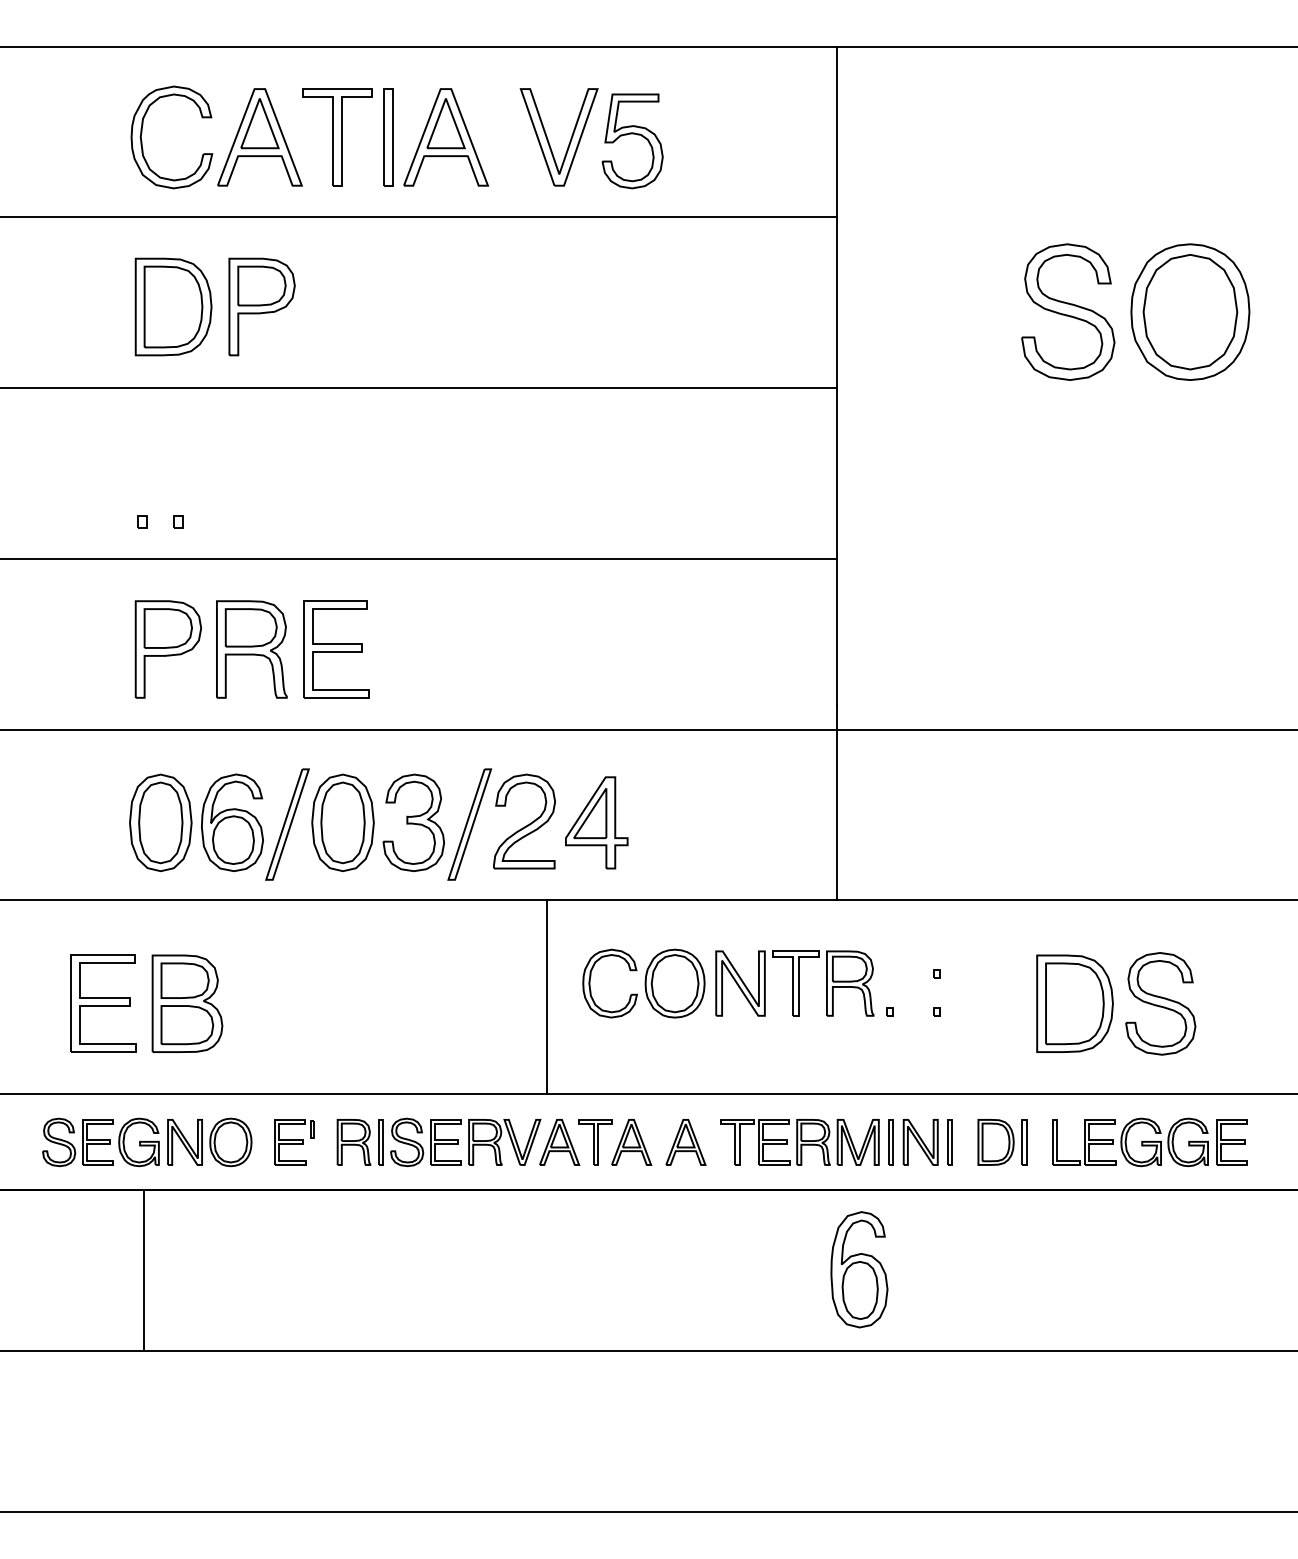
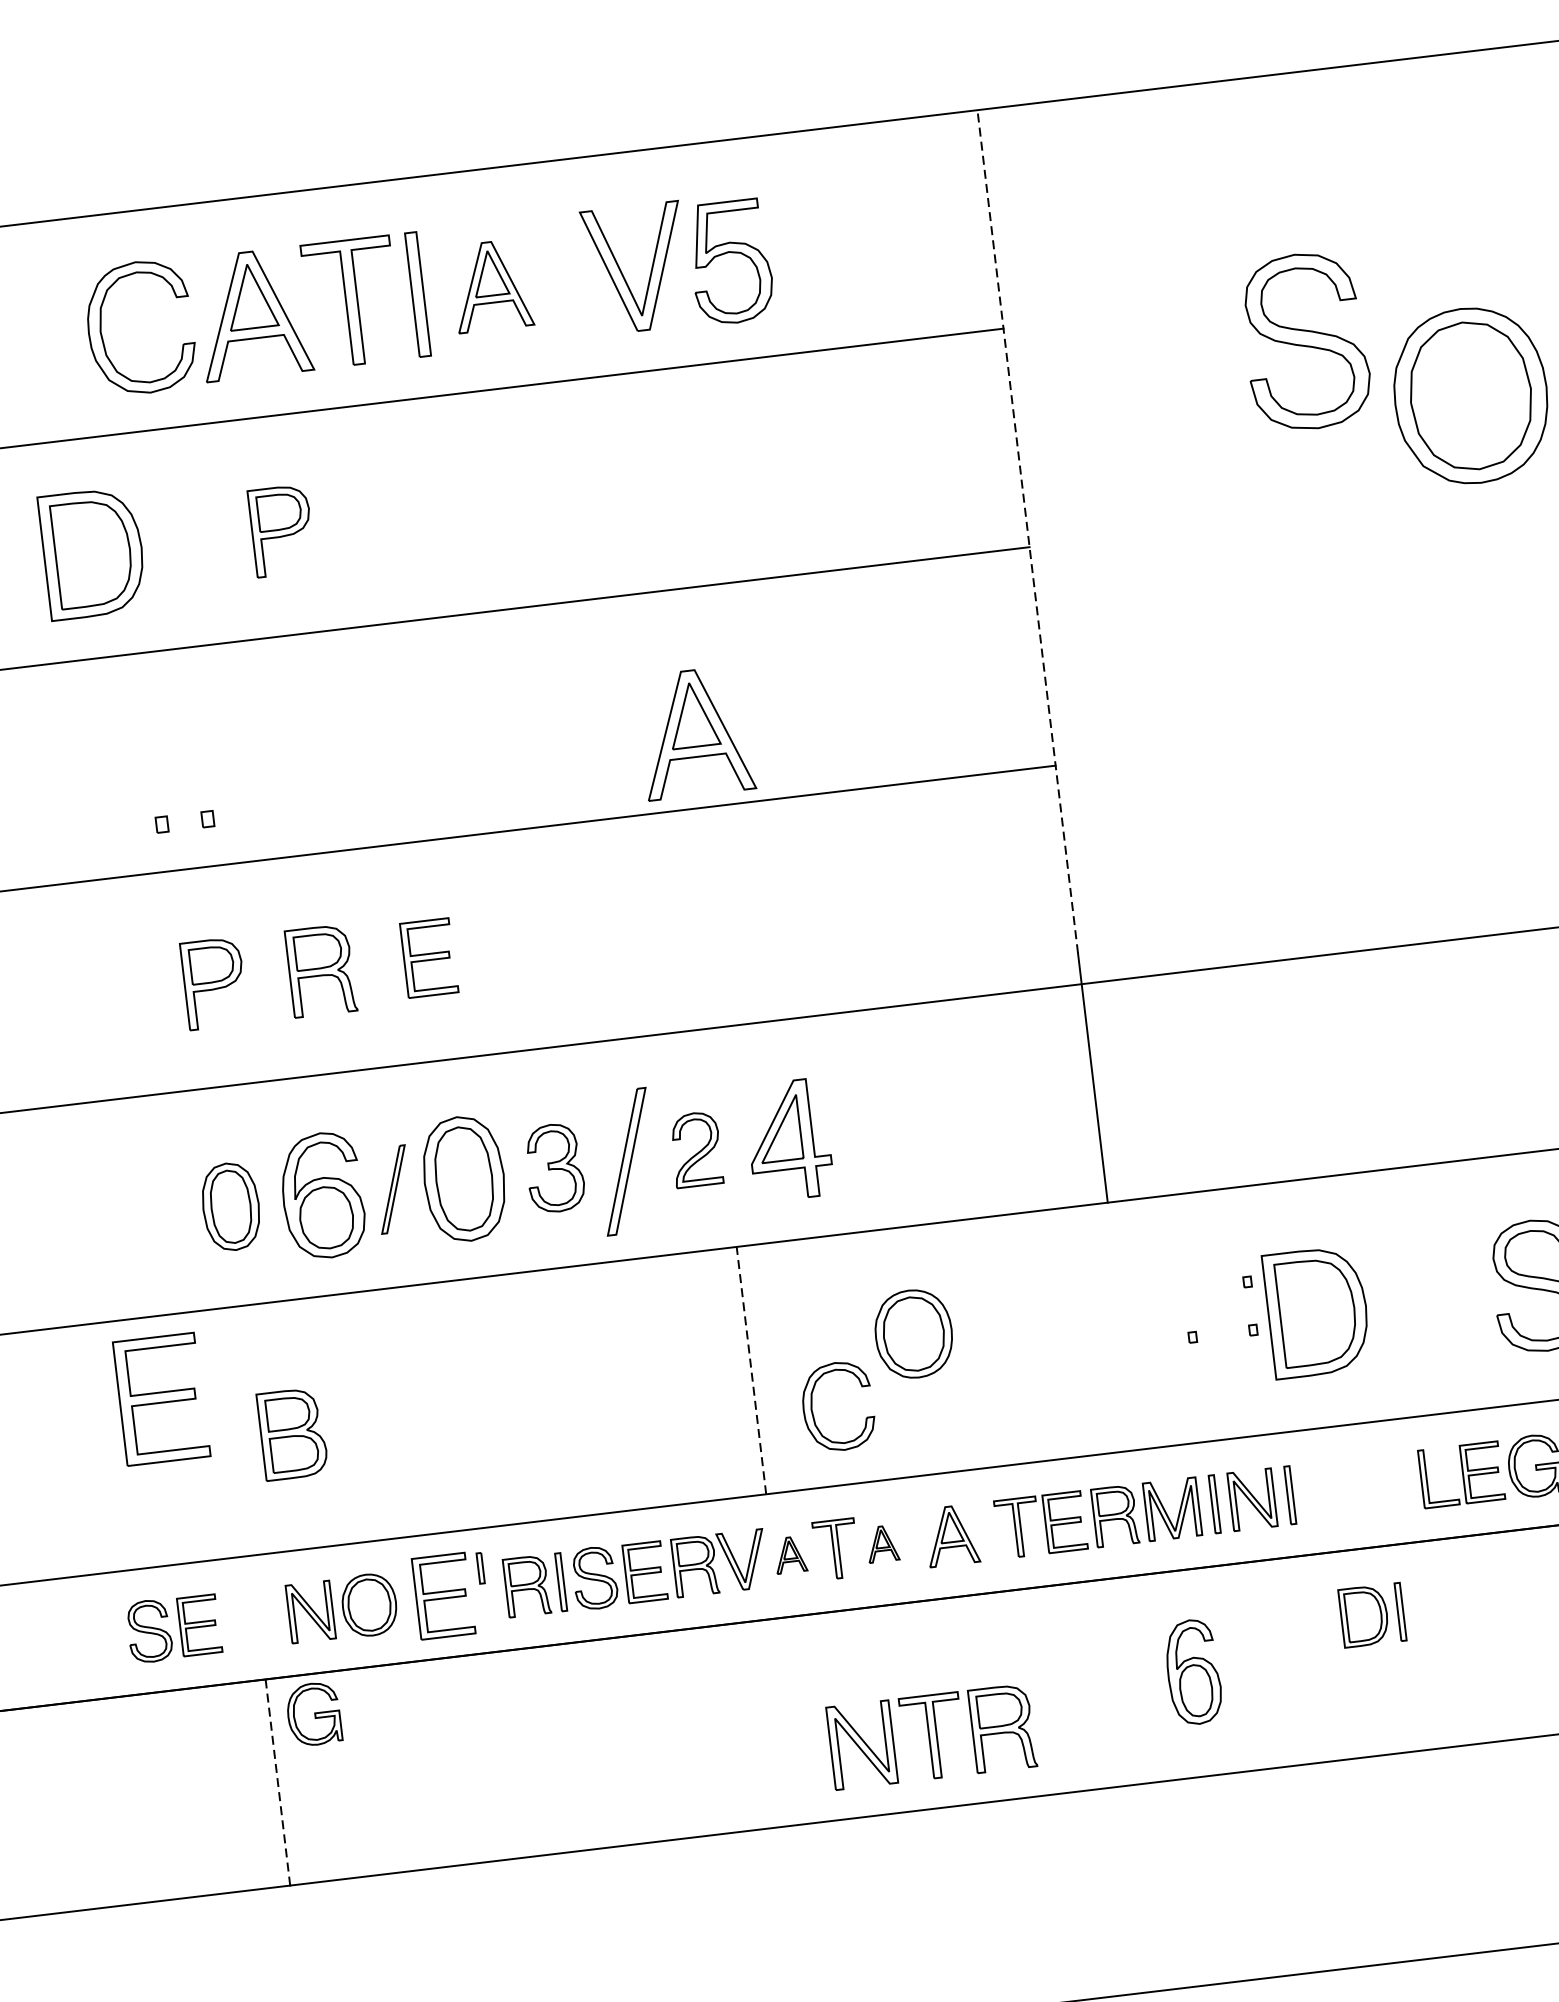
part: (446, 137) -> (492, 285), size x0.7
part: (173, 306) -> (92, 552), moved
part: (261, 306) -> (281, 530), size x0.7
part: (1068, 311) -> (1306, 340), moved
line: (836, 375) -> (1027, 530), solid -> dashed
part: (561, 500) -> (694, 732), added
part: (168, 649) -> (214, 983), size x0.7
part: (251, 649) -> (320, 970), size x0.7
part: (336, 649) -> (429, 958), size x0.6
part: (524, 821) -> (696, 1149), size x0.6
part: (160, 822) -> (230, 1206), size x0.7
part: (413, 822) -> (554, 1167), size x0.7
part: (287, 824) -> (393, 1189), size x0.6
part: (590, 983) -> (813, 1409), moved
part: (794, 983) -> (931, 1736), moved
line: (546, 996) -> (751, 1370), solid -> dashed
part: (103, 1003) -> (161, 1398), moved
part: (187, 1003) -> (292, 1433), size x0.7
part: (1074, 1003) -> (1316, 1311), moved
part: (138, 1142) -> (313, 1714), moved
part: (294, 1142) -> (450, 1595), size x1.4
part: (559, 1142) -> (790, 1555), size x0.6
part: (631, 1142) -> (882, 1544), size x0.6
part: (1002, 1142) -> (1372, 1615), moved
part: (859, 1269) -> (1193, 1671), size x0.7
line: (144, 1270) -> (278, 1782), solid -> dashed

